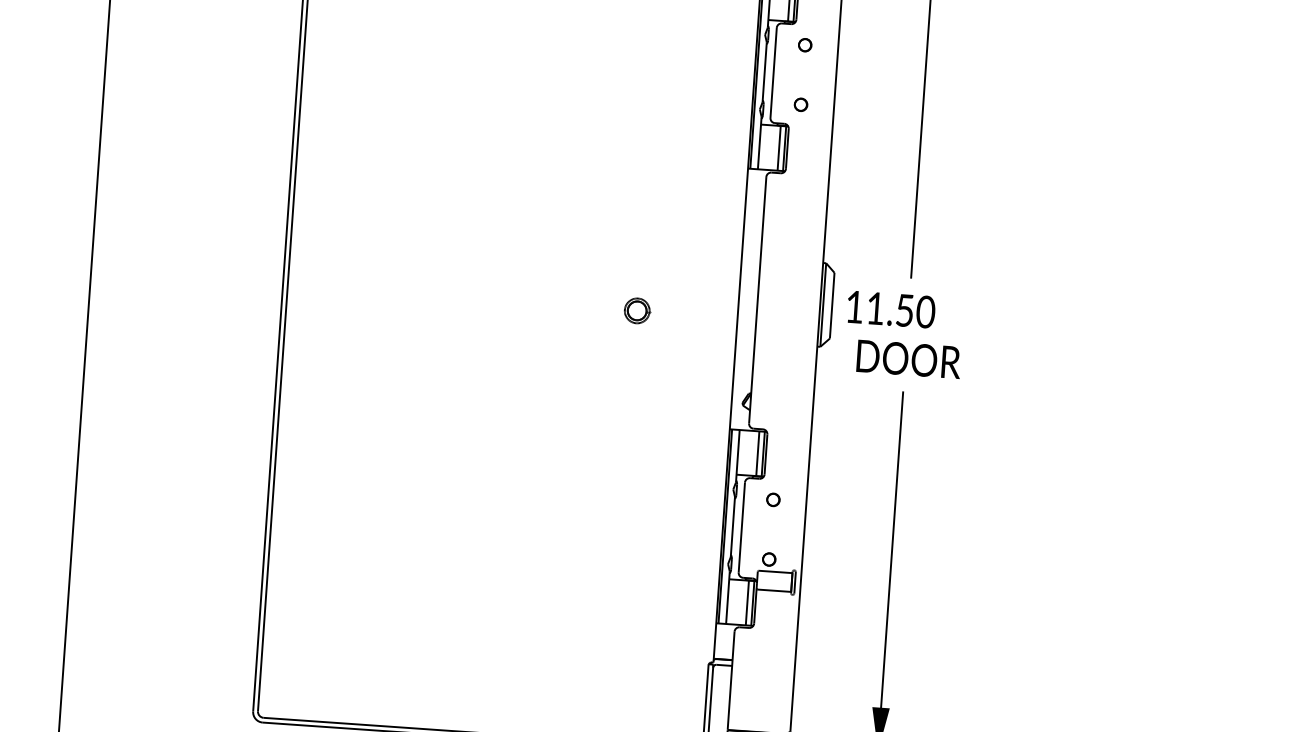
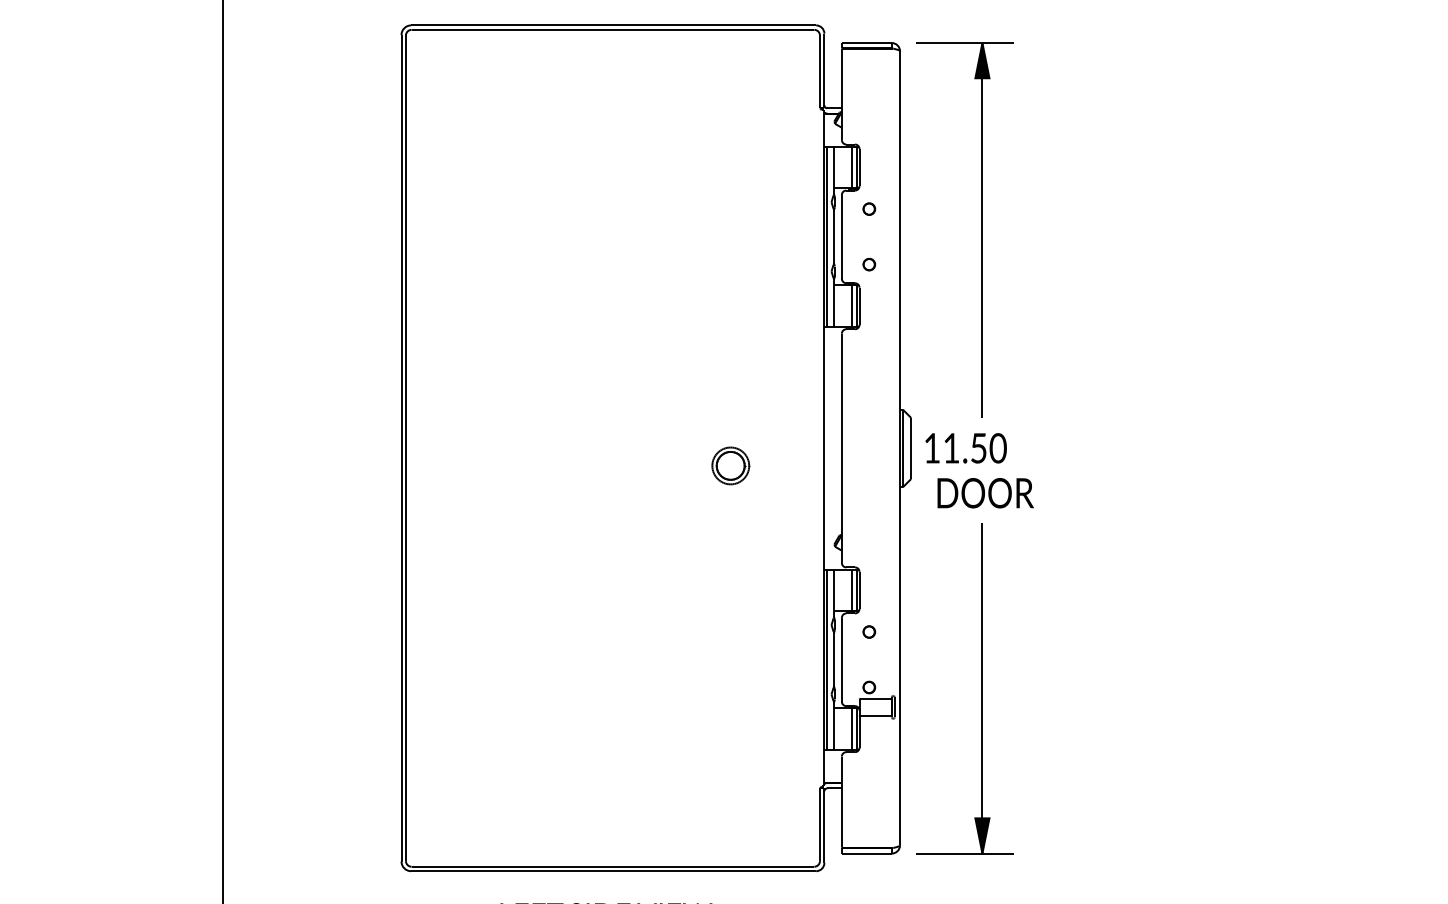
part: (637, 310) -> (731, 465), size x1.6

